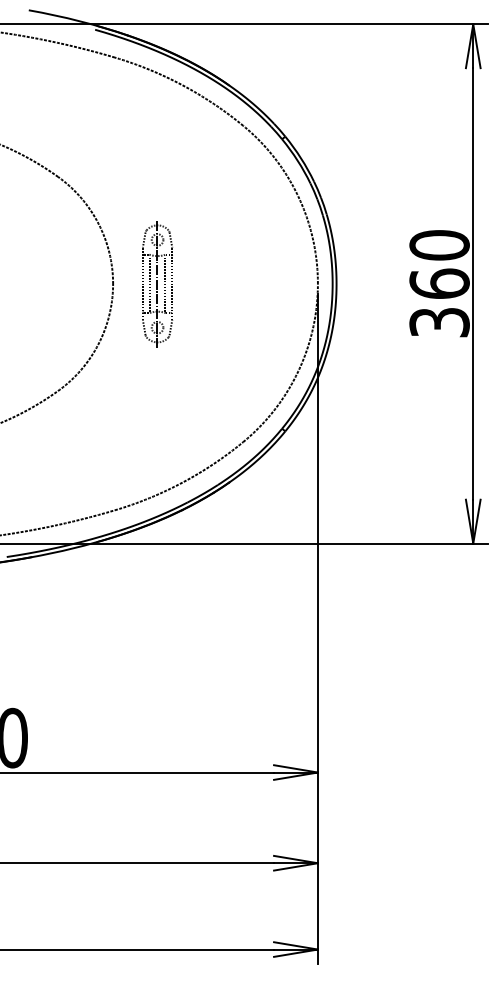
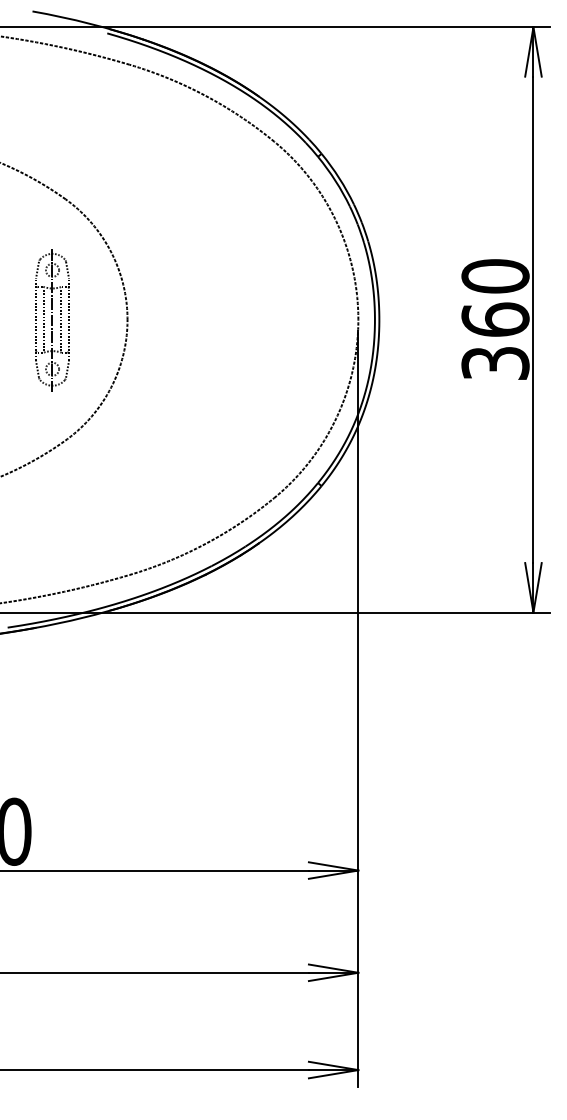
part: (157, 284) -> (52, 320), moved

